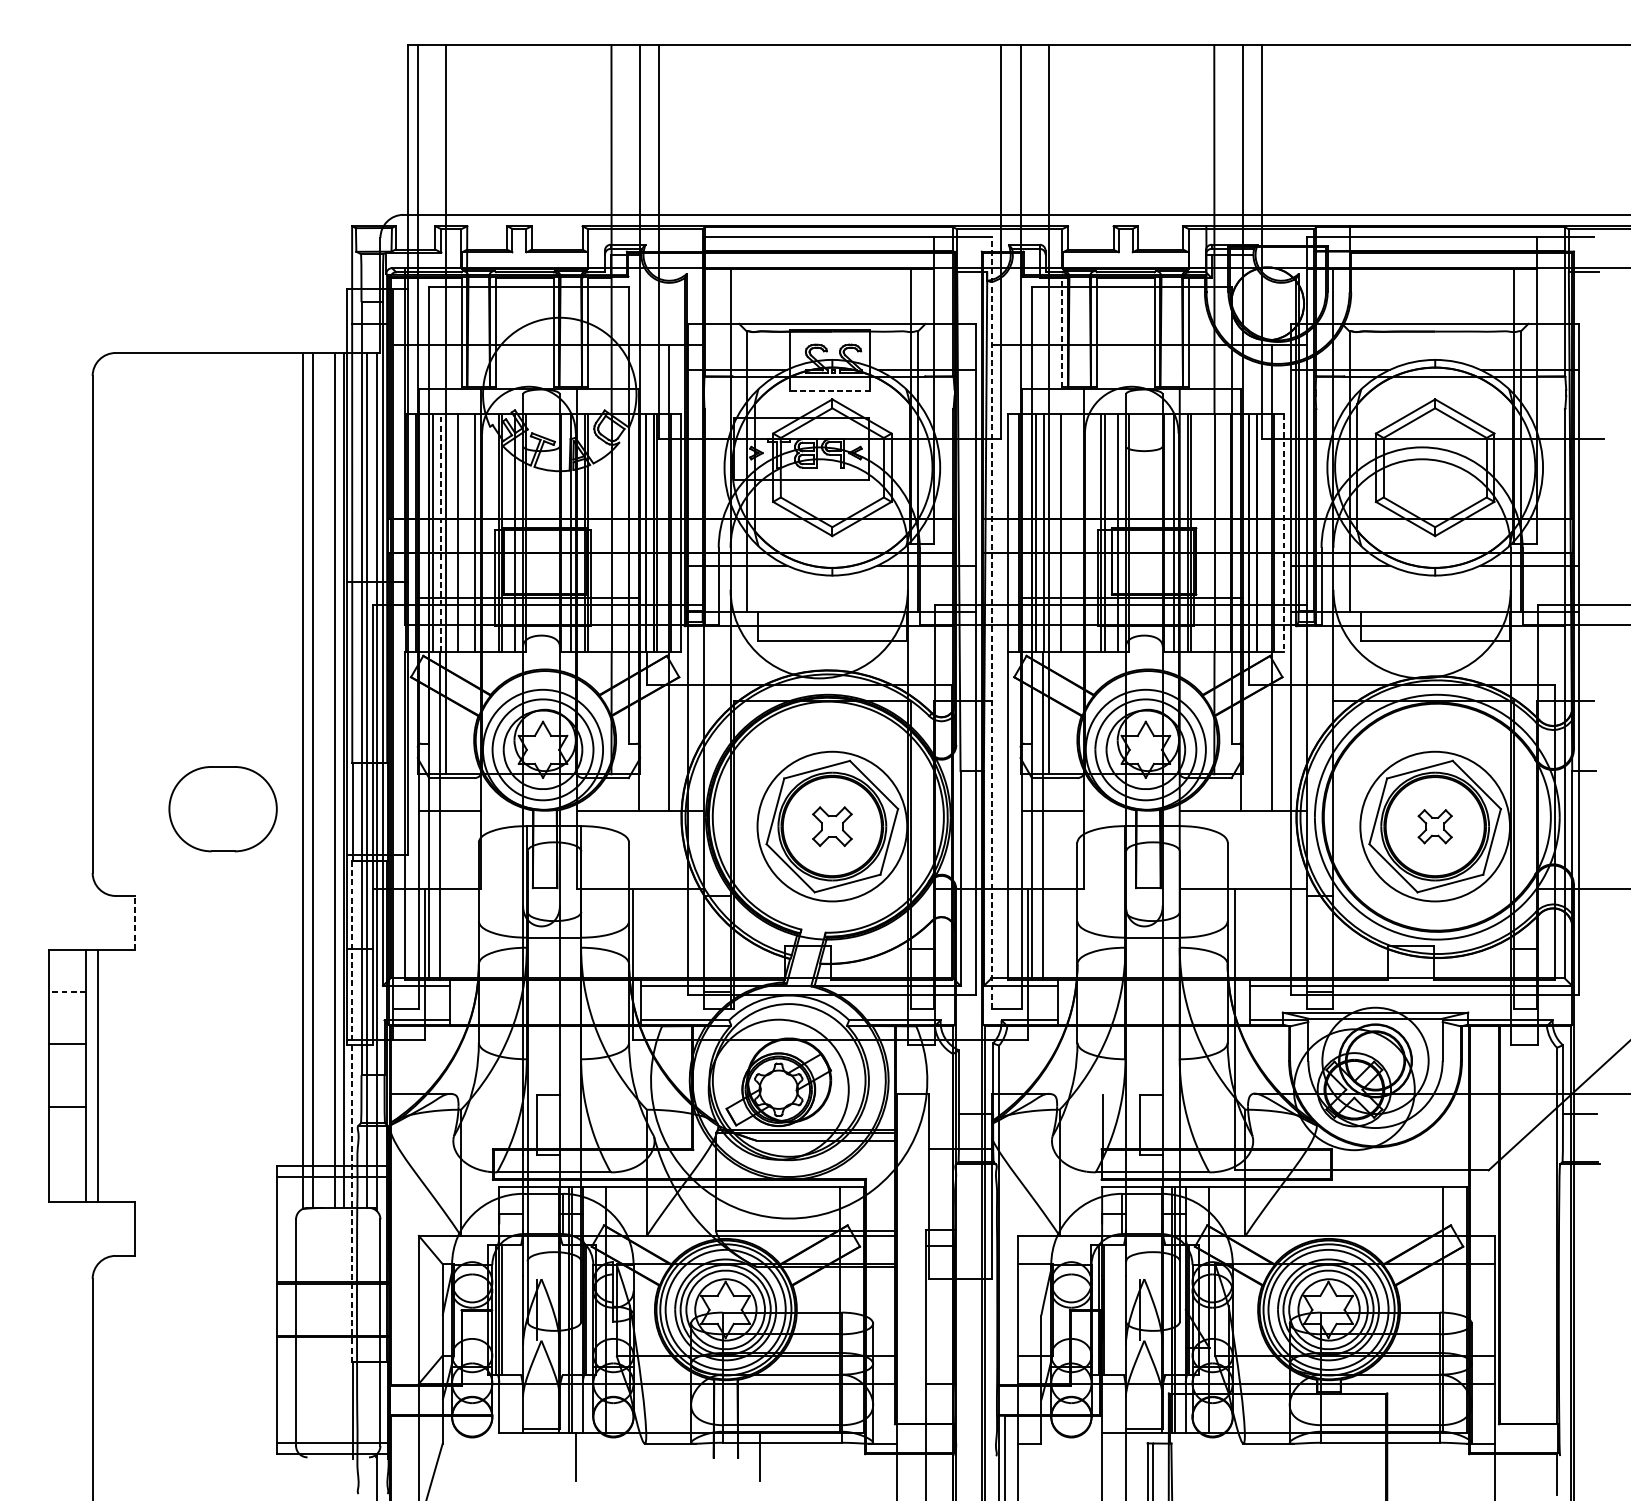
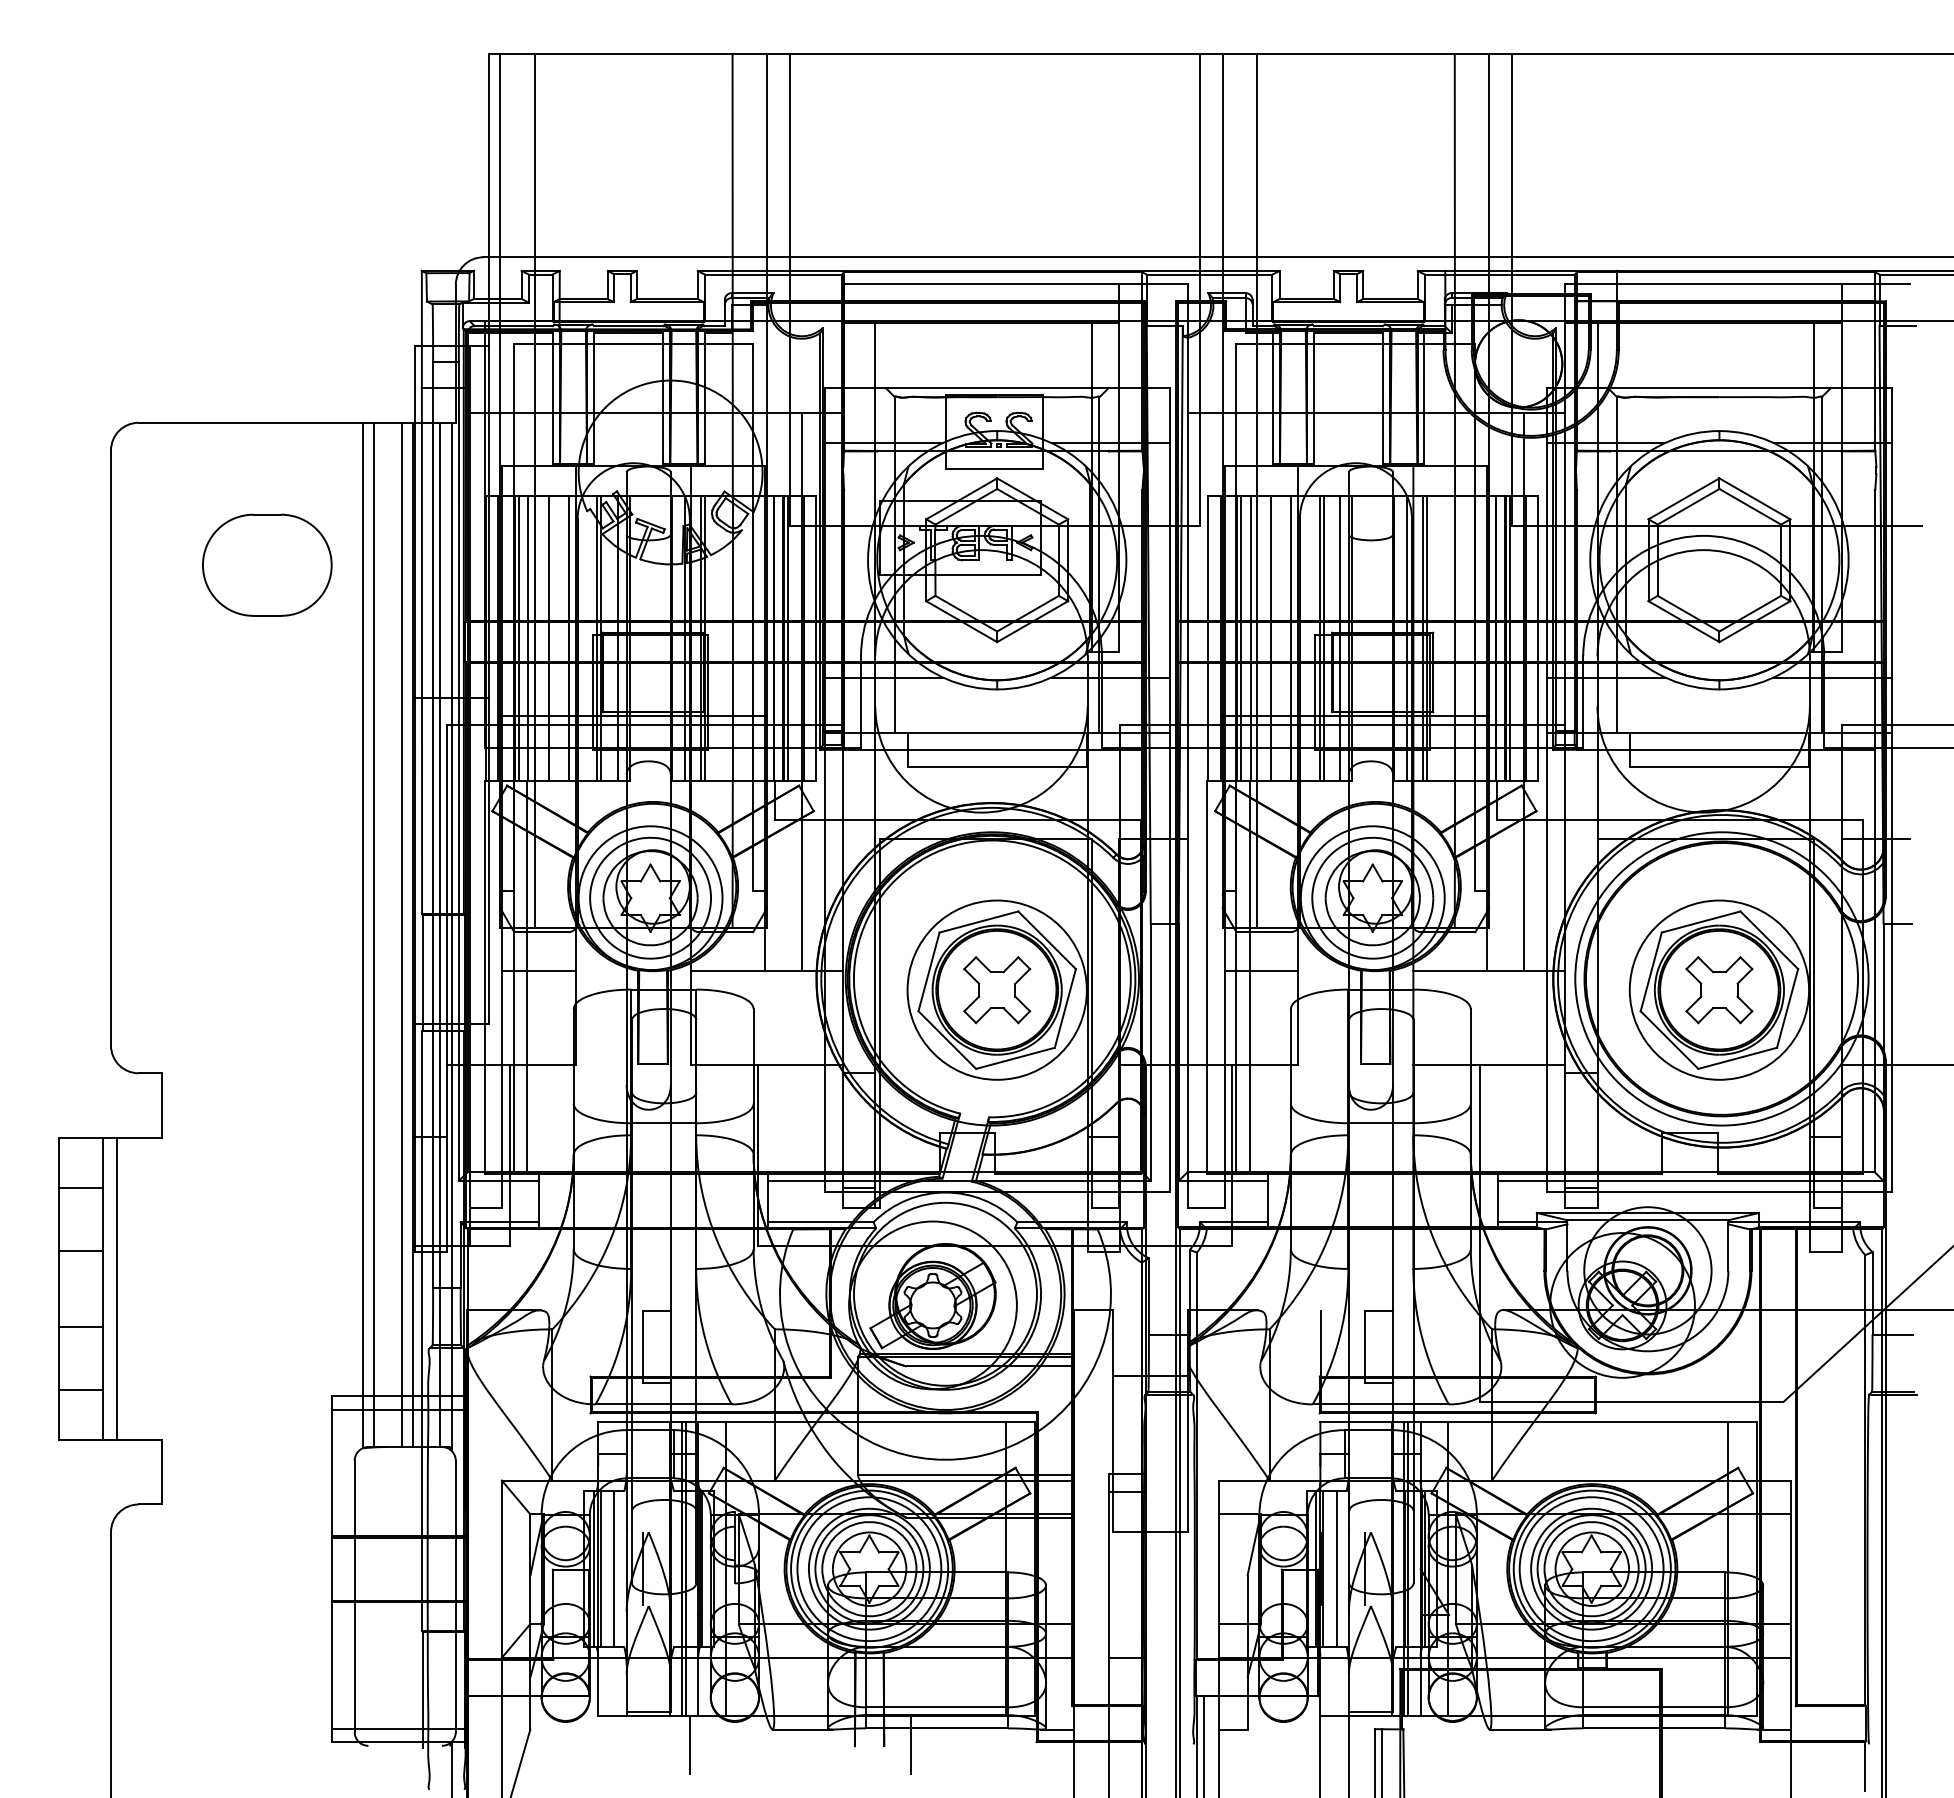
line: (1062, 332) -> (1272, 398), dashed -> solid
line: (830, 391) -> (994, 468), dashed -> solid
line: (441, 533) -> (528, 638), dashed -> solid
line: (1078, 533) -> (1291, 638), added
line: (1259, 533) -> (1509, 638), added
line: (1284, 533) -> (1538, 638), dashed -> solid
line: (991, 622) -> (1187, 745), dashed -> solid
part: (223, 808) -> (267, 564), moved
part: (832, 826) -> (997, 990), size x1.43
part: (1435, 826) -> (1719, 990), size x1.67
line: (134, 922) -> (161, 1104), dashed -> solid
line: (67, 991) -> (80, 1187), dashed -> solid
line: (352, 1111) -> (422, 1331), dashed -> solid
line: (67, 1160) -> (80, 1390), added
line: (512, 1310) -> (614, 1569), added
line: (1115, 1310) -> (1336, 1569), added

